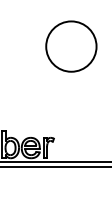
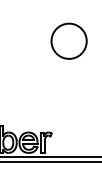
circle: (71, 46) -> (69, 41), size x0.7

